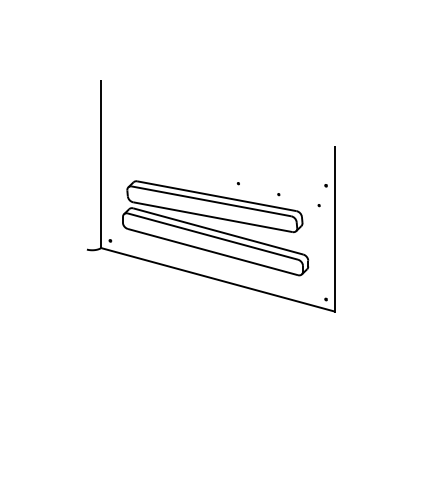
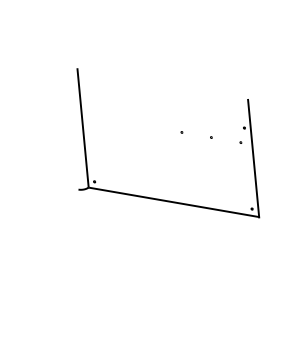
part: (215, 228) -> (168, 165), removed

